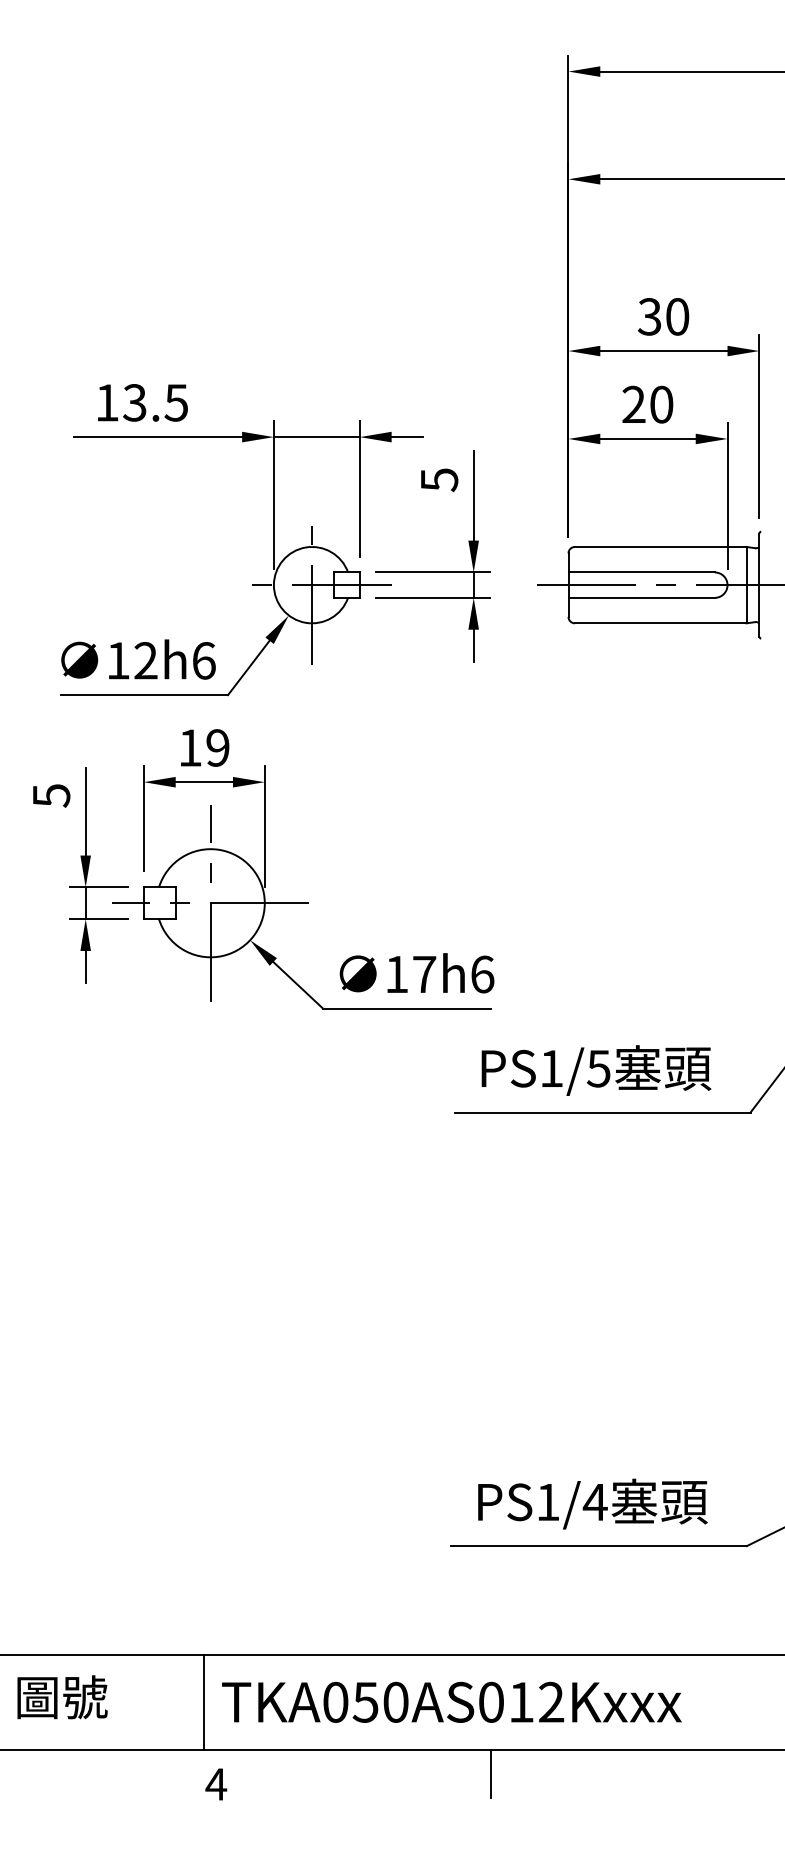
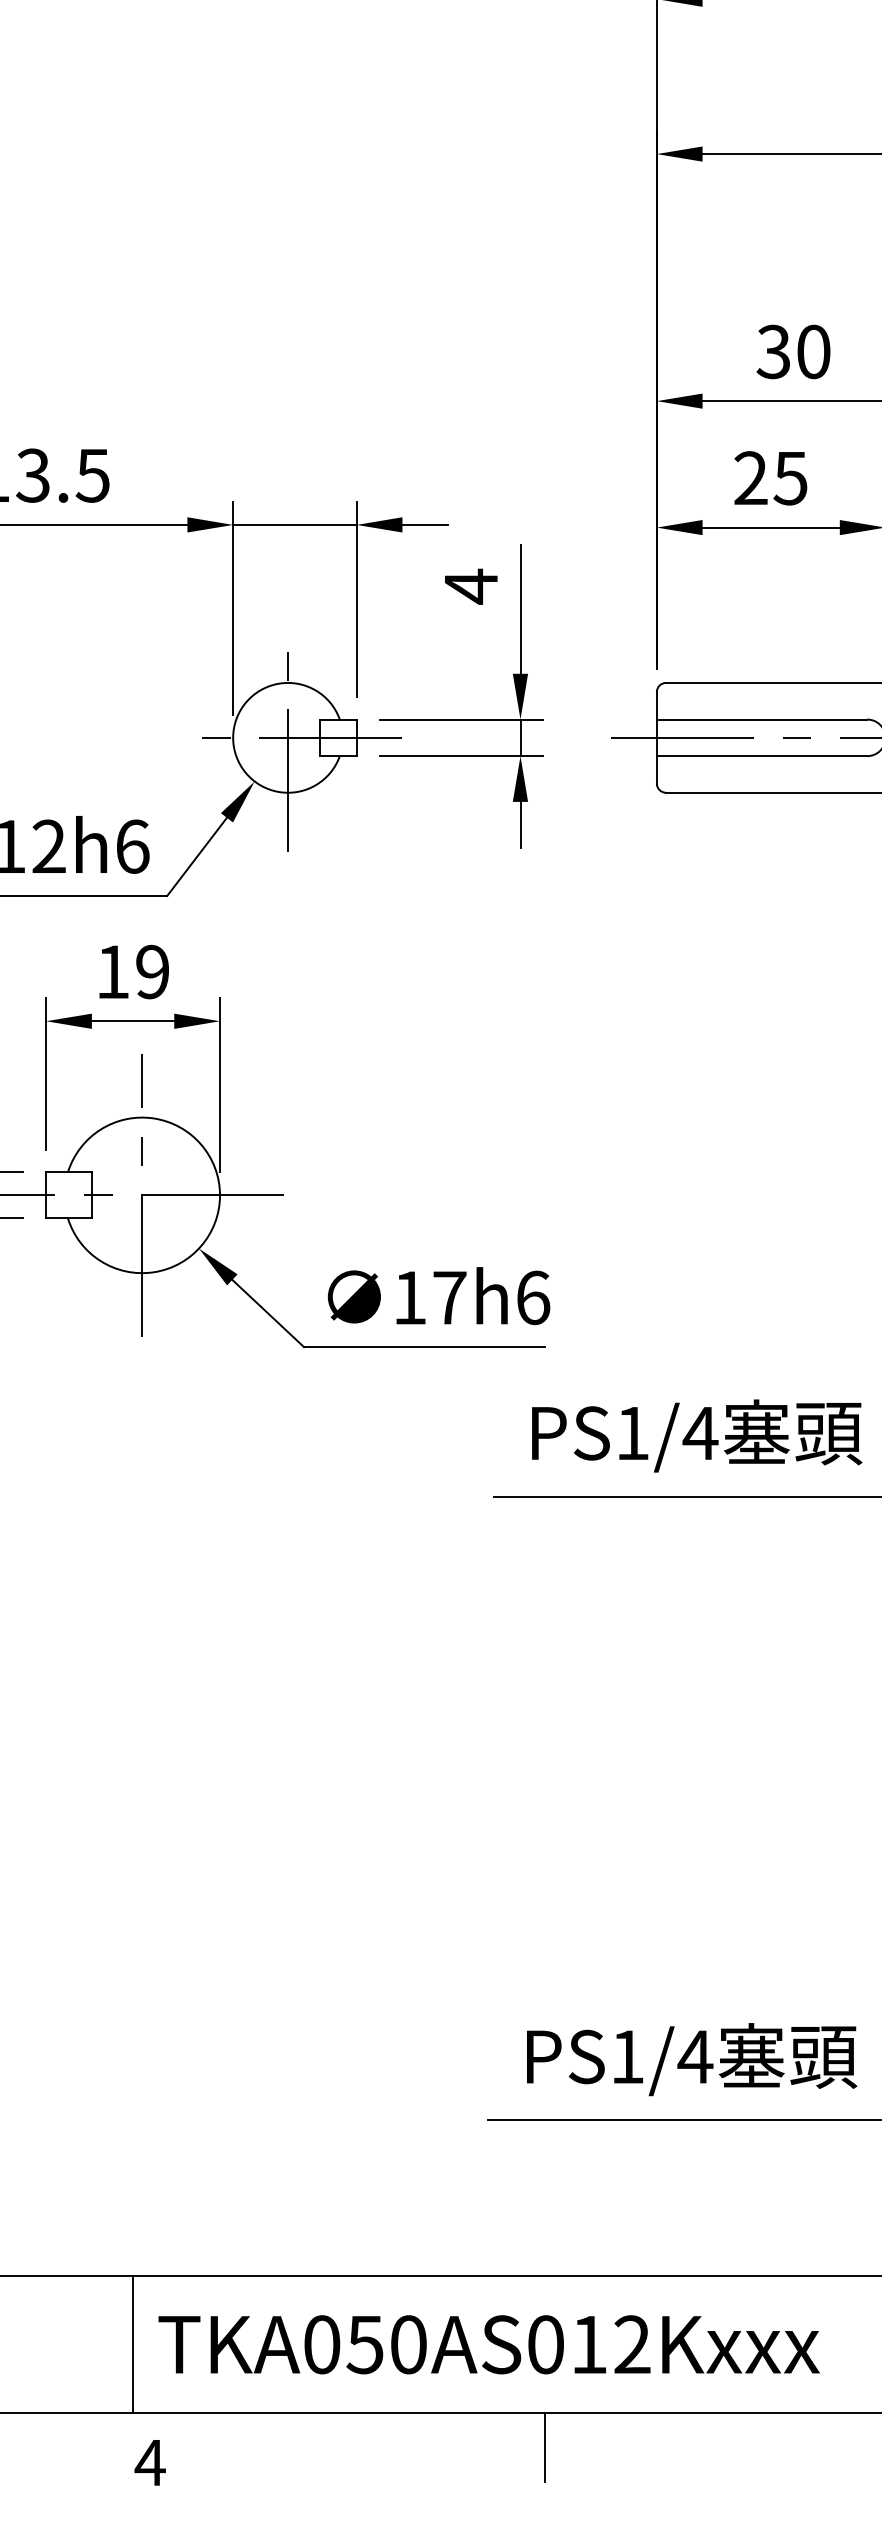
text: (661, 404) -> (790, 478), 20 -> 25
text: (439, 479) -> (471, 585), 5 -> 4
text: (598, 1068) -> (699, 1433), PS1/5 -> PS1/4

